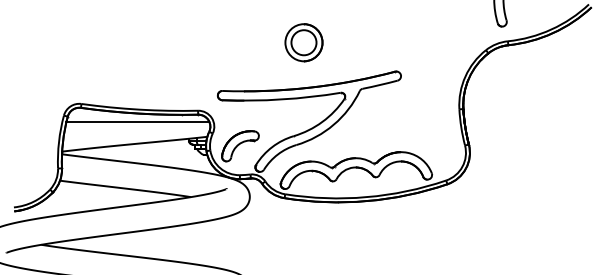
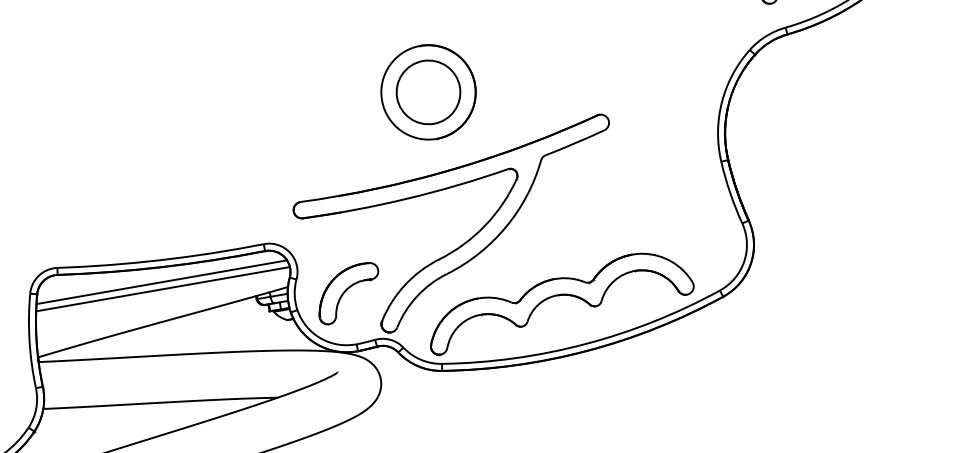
part: (303, 42) -> (427, 92), size x1.43
line: (137, 125) -> (162, 288), added

